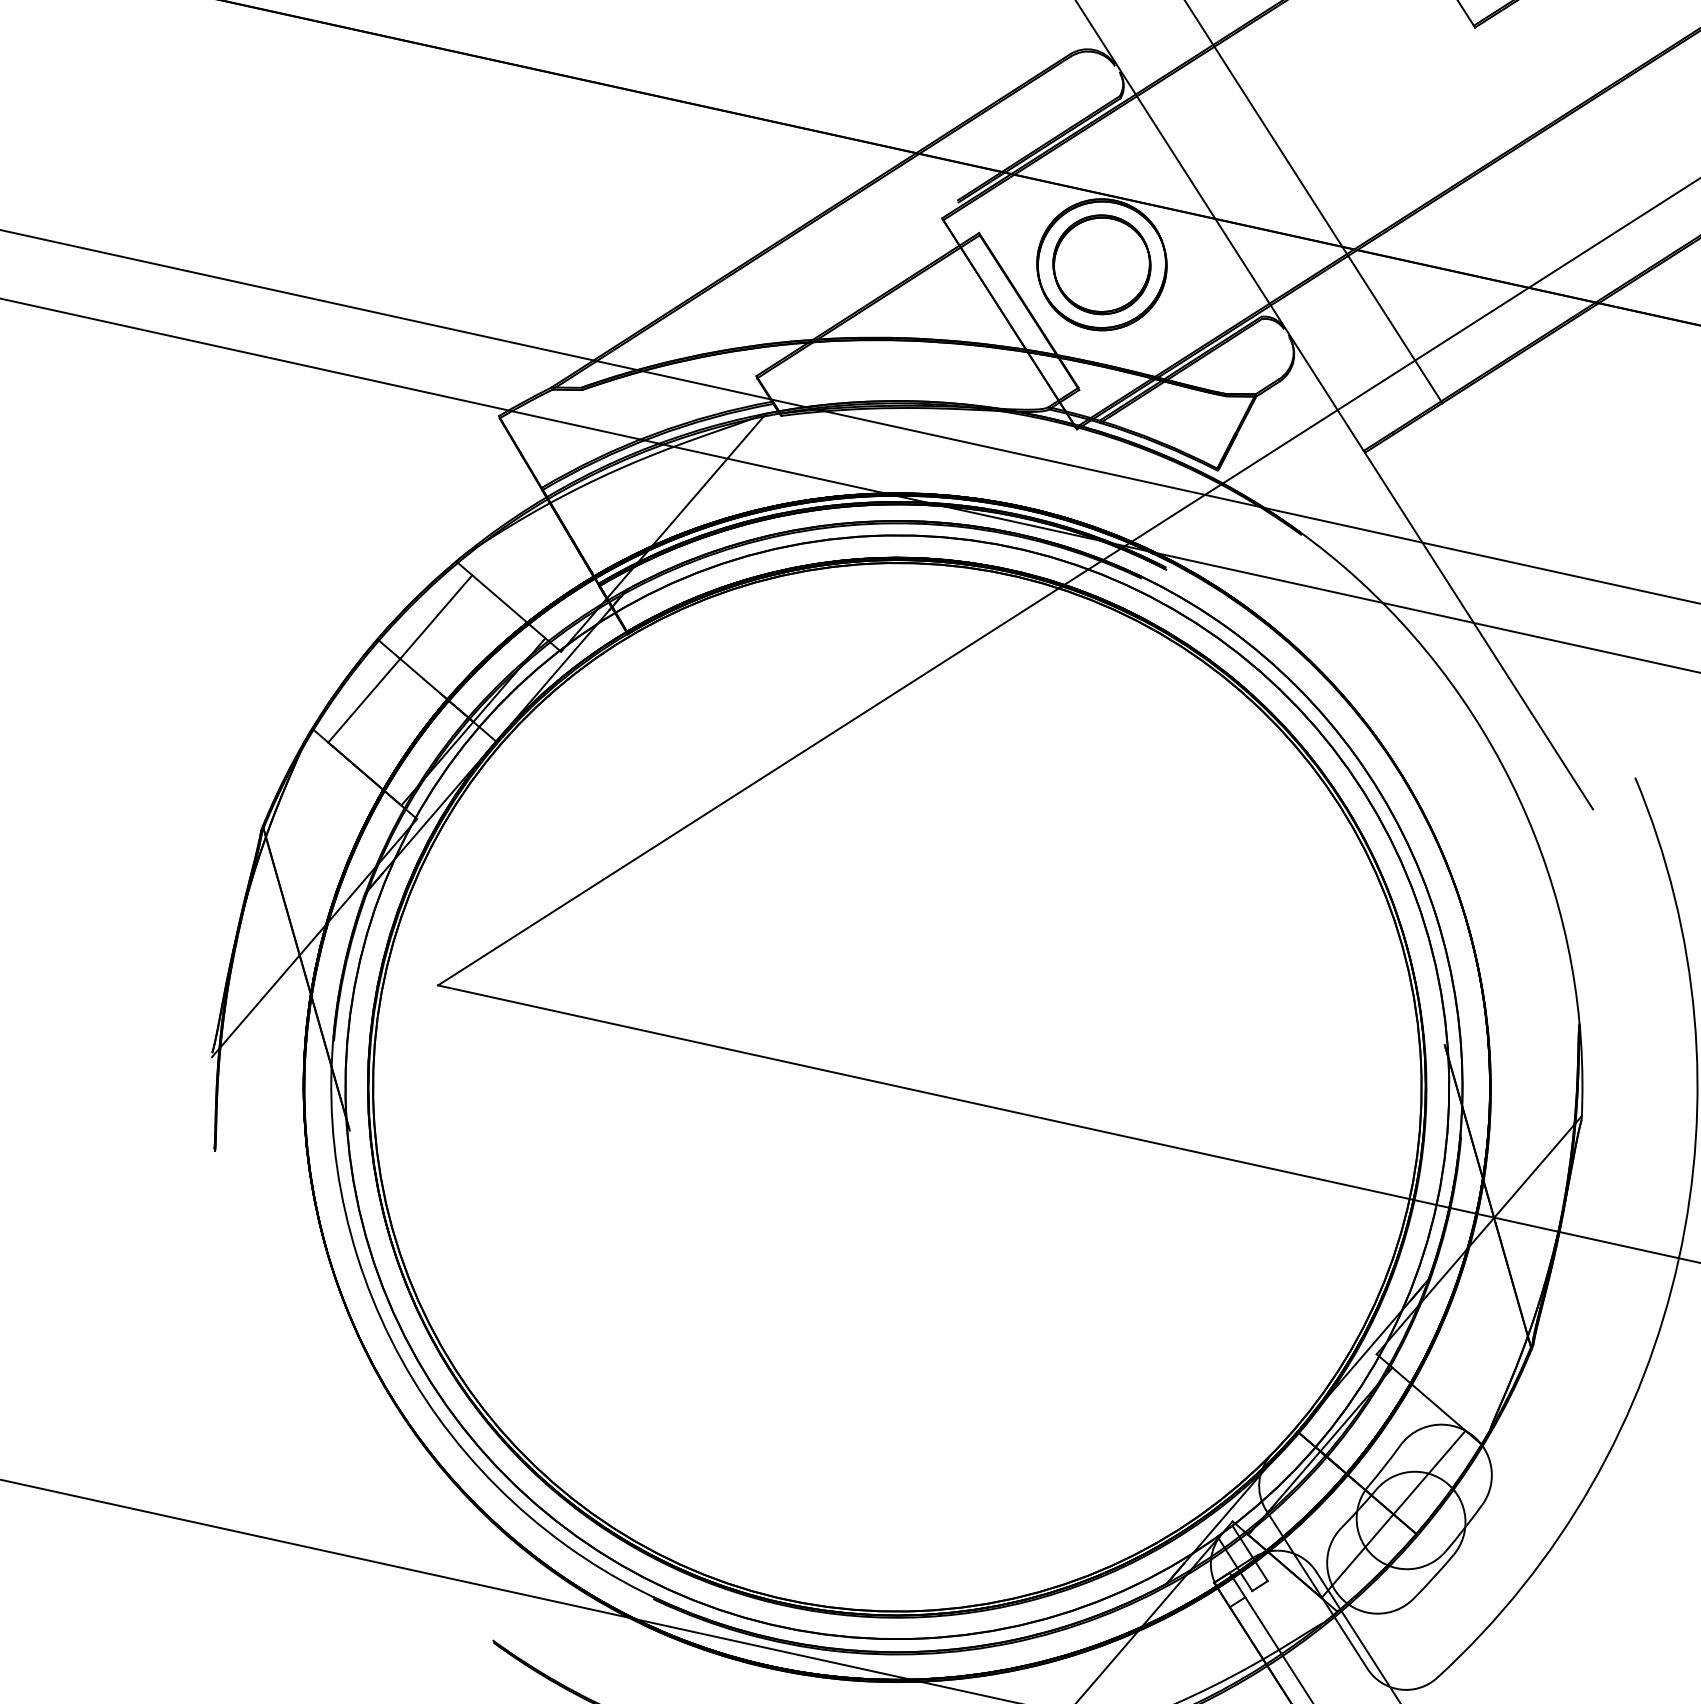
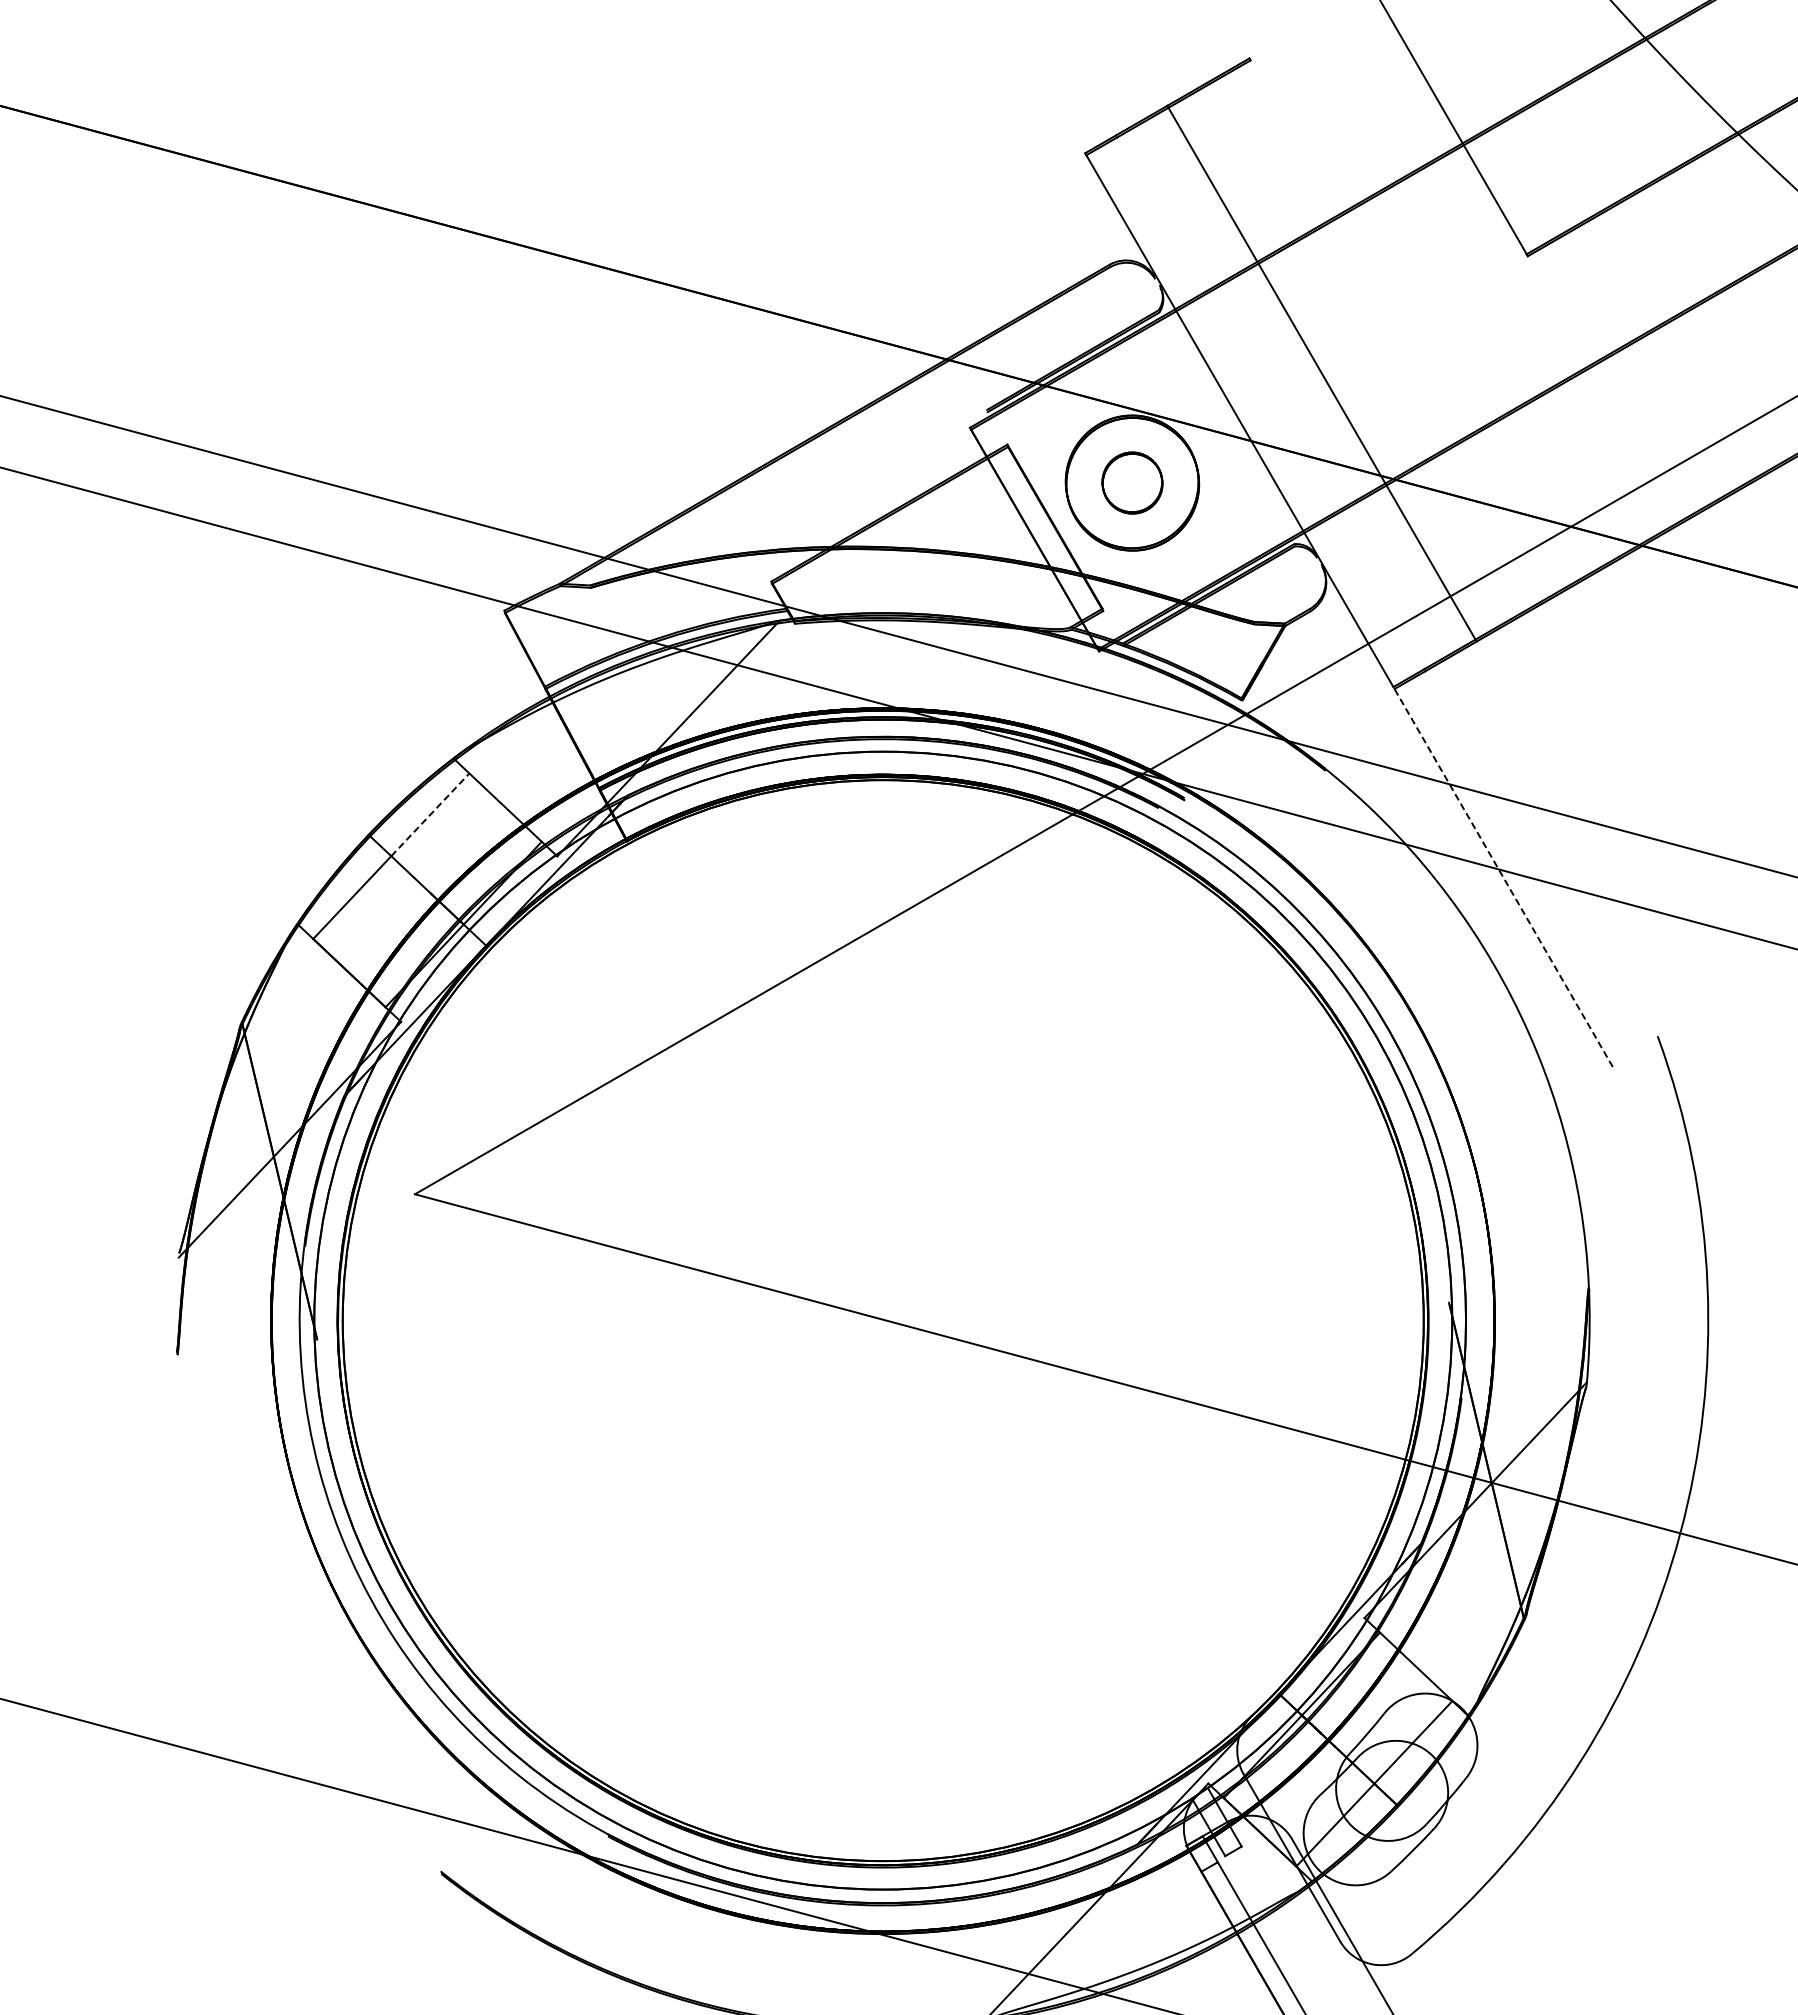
part: (1101, 264) -> (1132, 482), size x0.6
line: (436, 616) -> (430, 814), solid -> dashed
line: (1477, 629) -> (1502, 876), solid -> dashed

